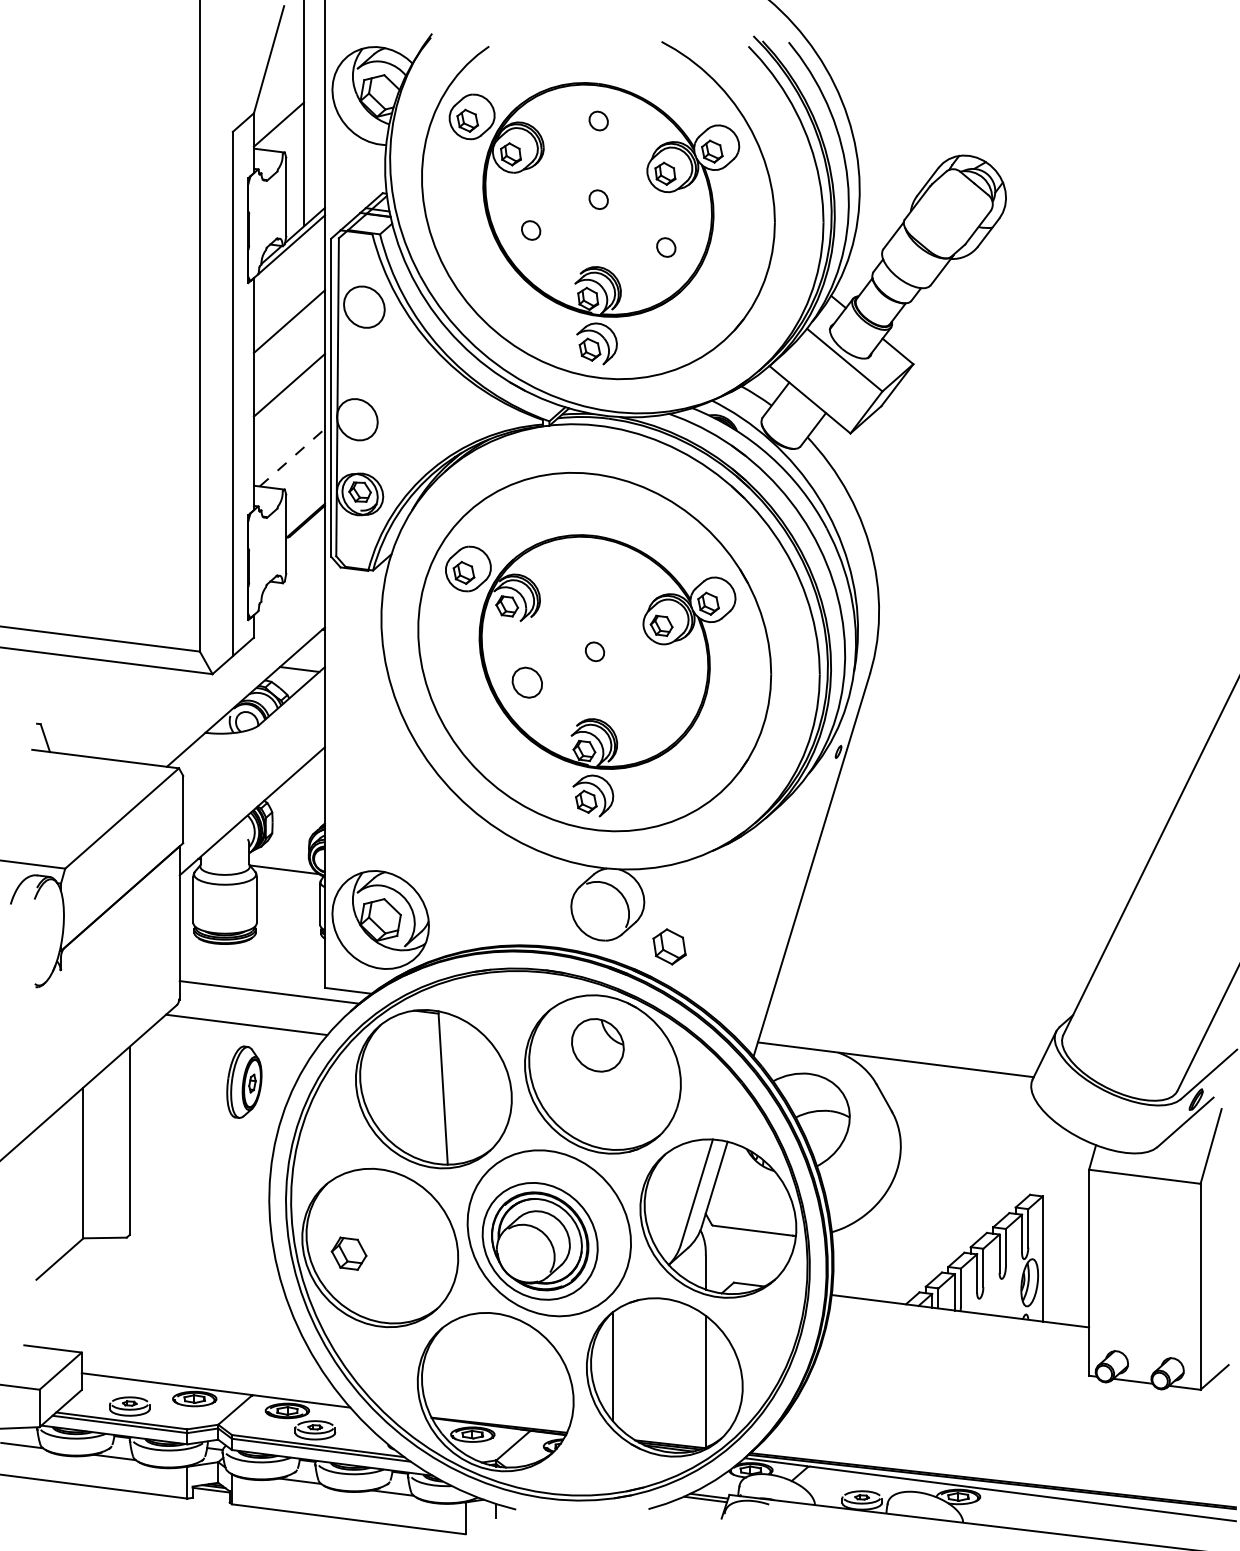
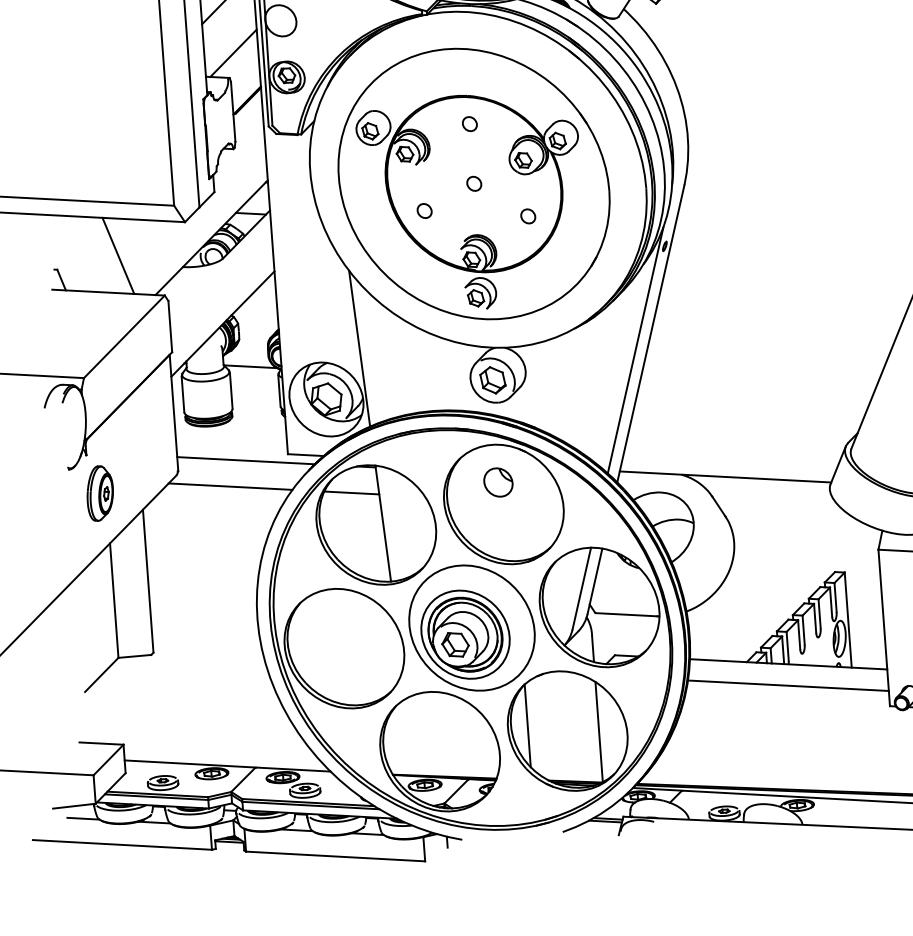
line: (292, 457) -> (233, 53), dashed -> solid
part: (595, 572) -> (470, 123), added
part: (527, 682) -> (424, 210), size x0.62
part: (662, 699) -> (528, 216), added
line: (121, 711) -> (117, 255), added
line: (428, 856) -> (359, 348), added
line: (790, 885) -> (635, 350), added
part: (669, 946) -> (492, 380), moved
line: (404, 1044) -> (351, 492), added
part: (597, 1044) -> (498, 481), size x0.71
part: (244, 1081) -> (100, 492), moved
part: (348, 1253) -> (455, 644), moved
line: (958, 1338) -> (788, 685), added

